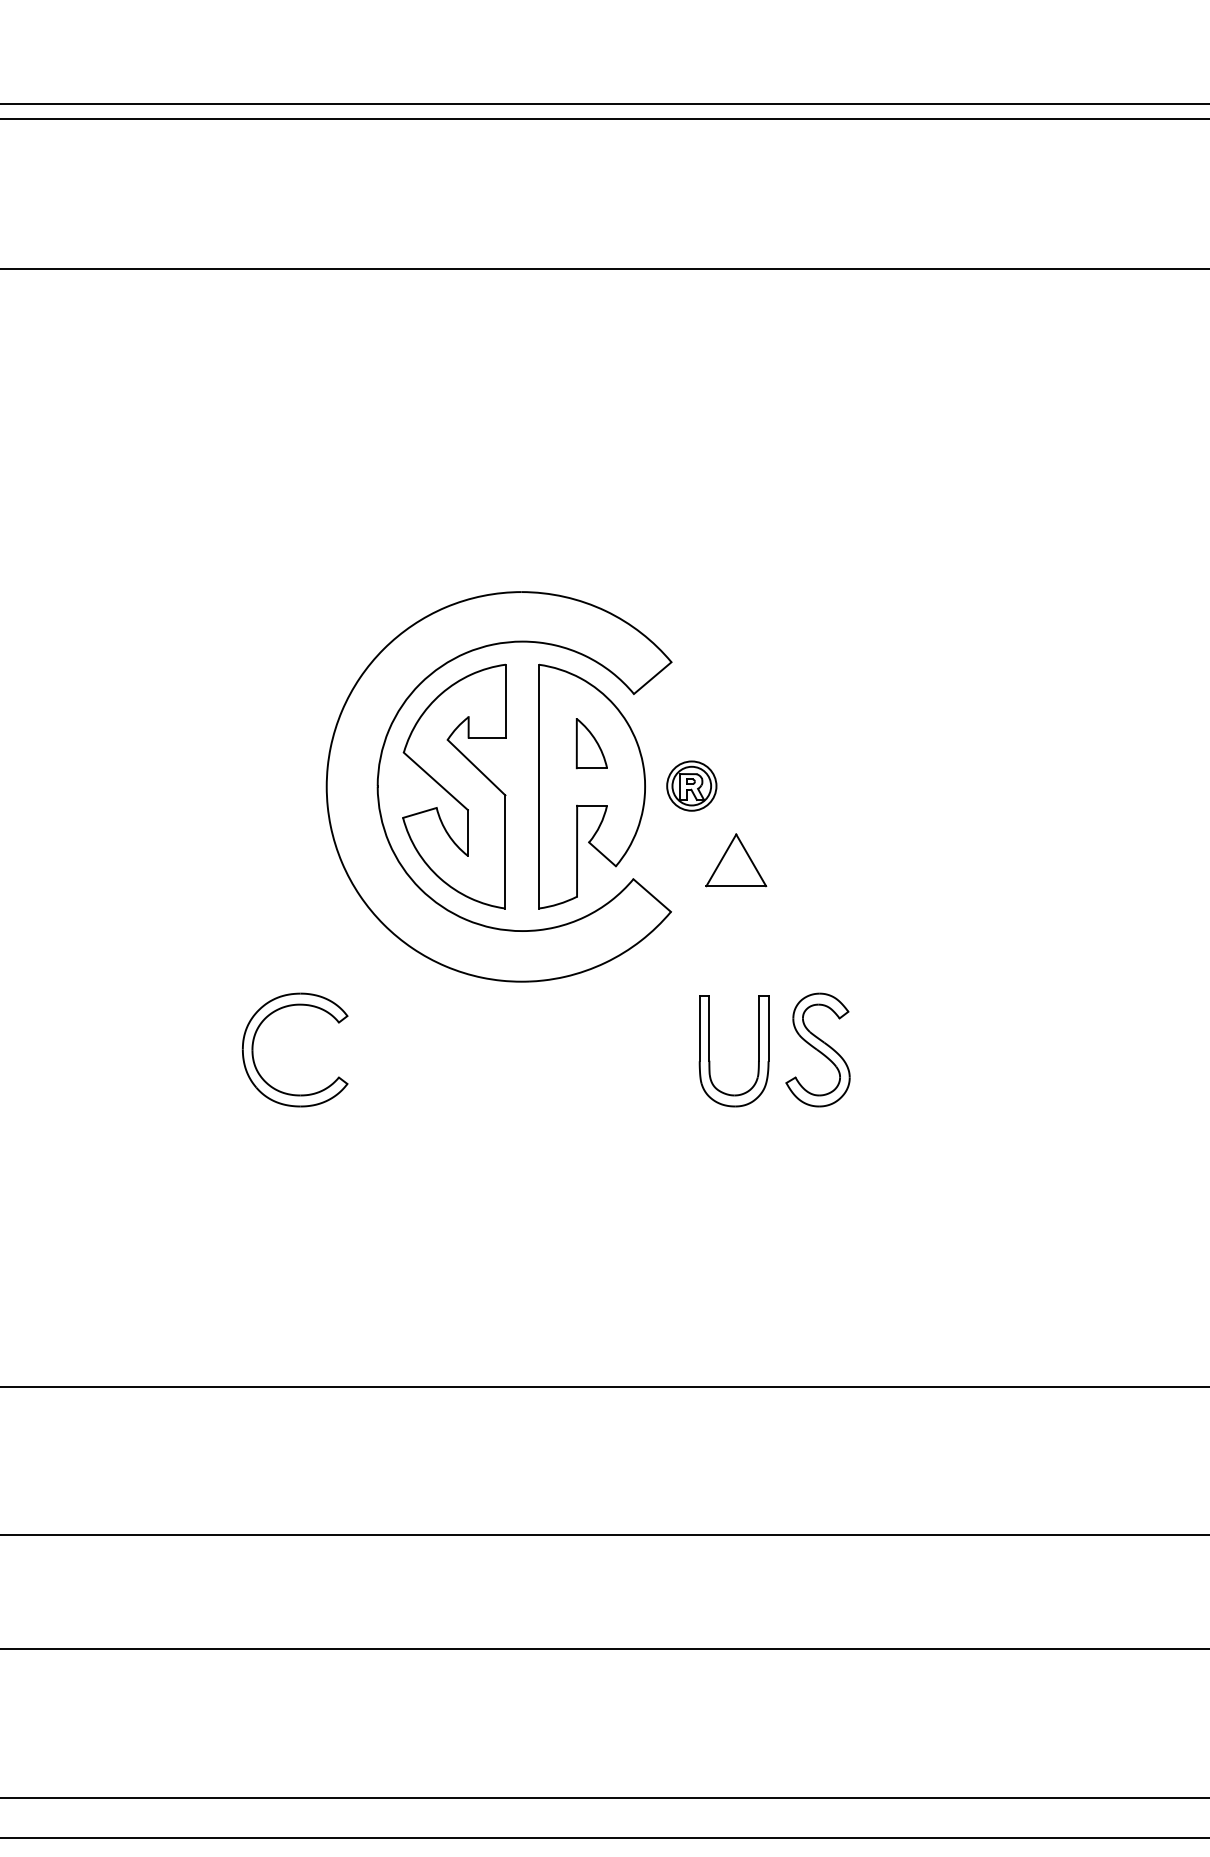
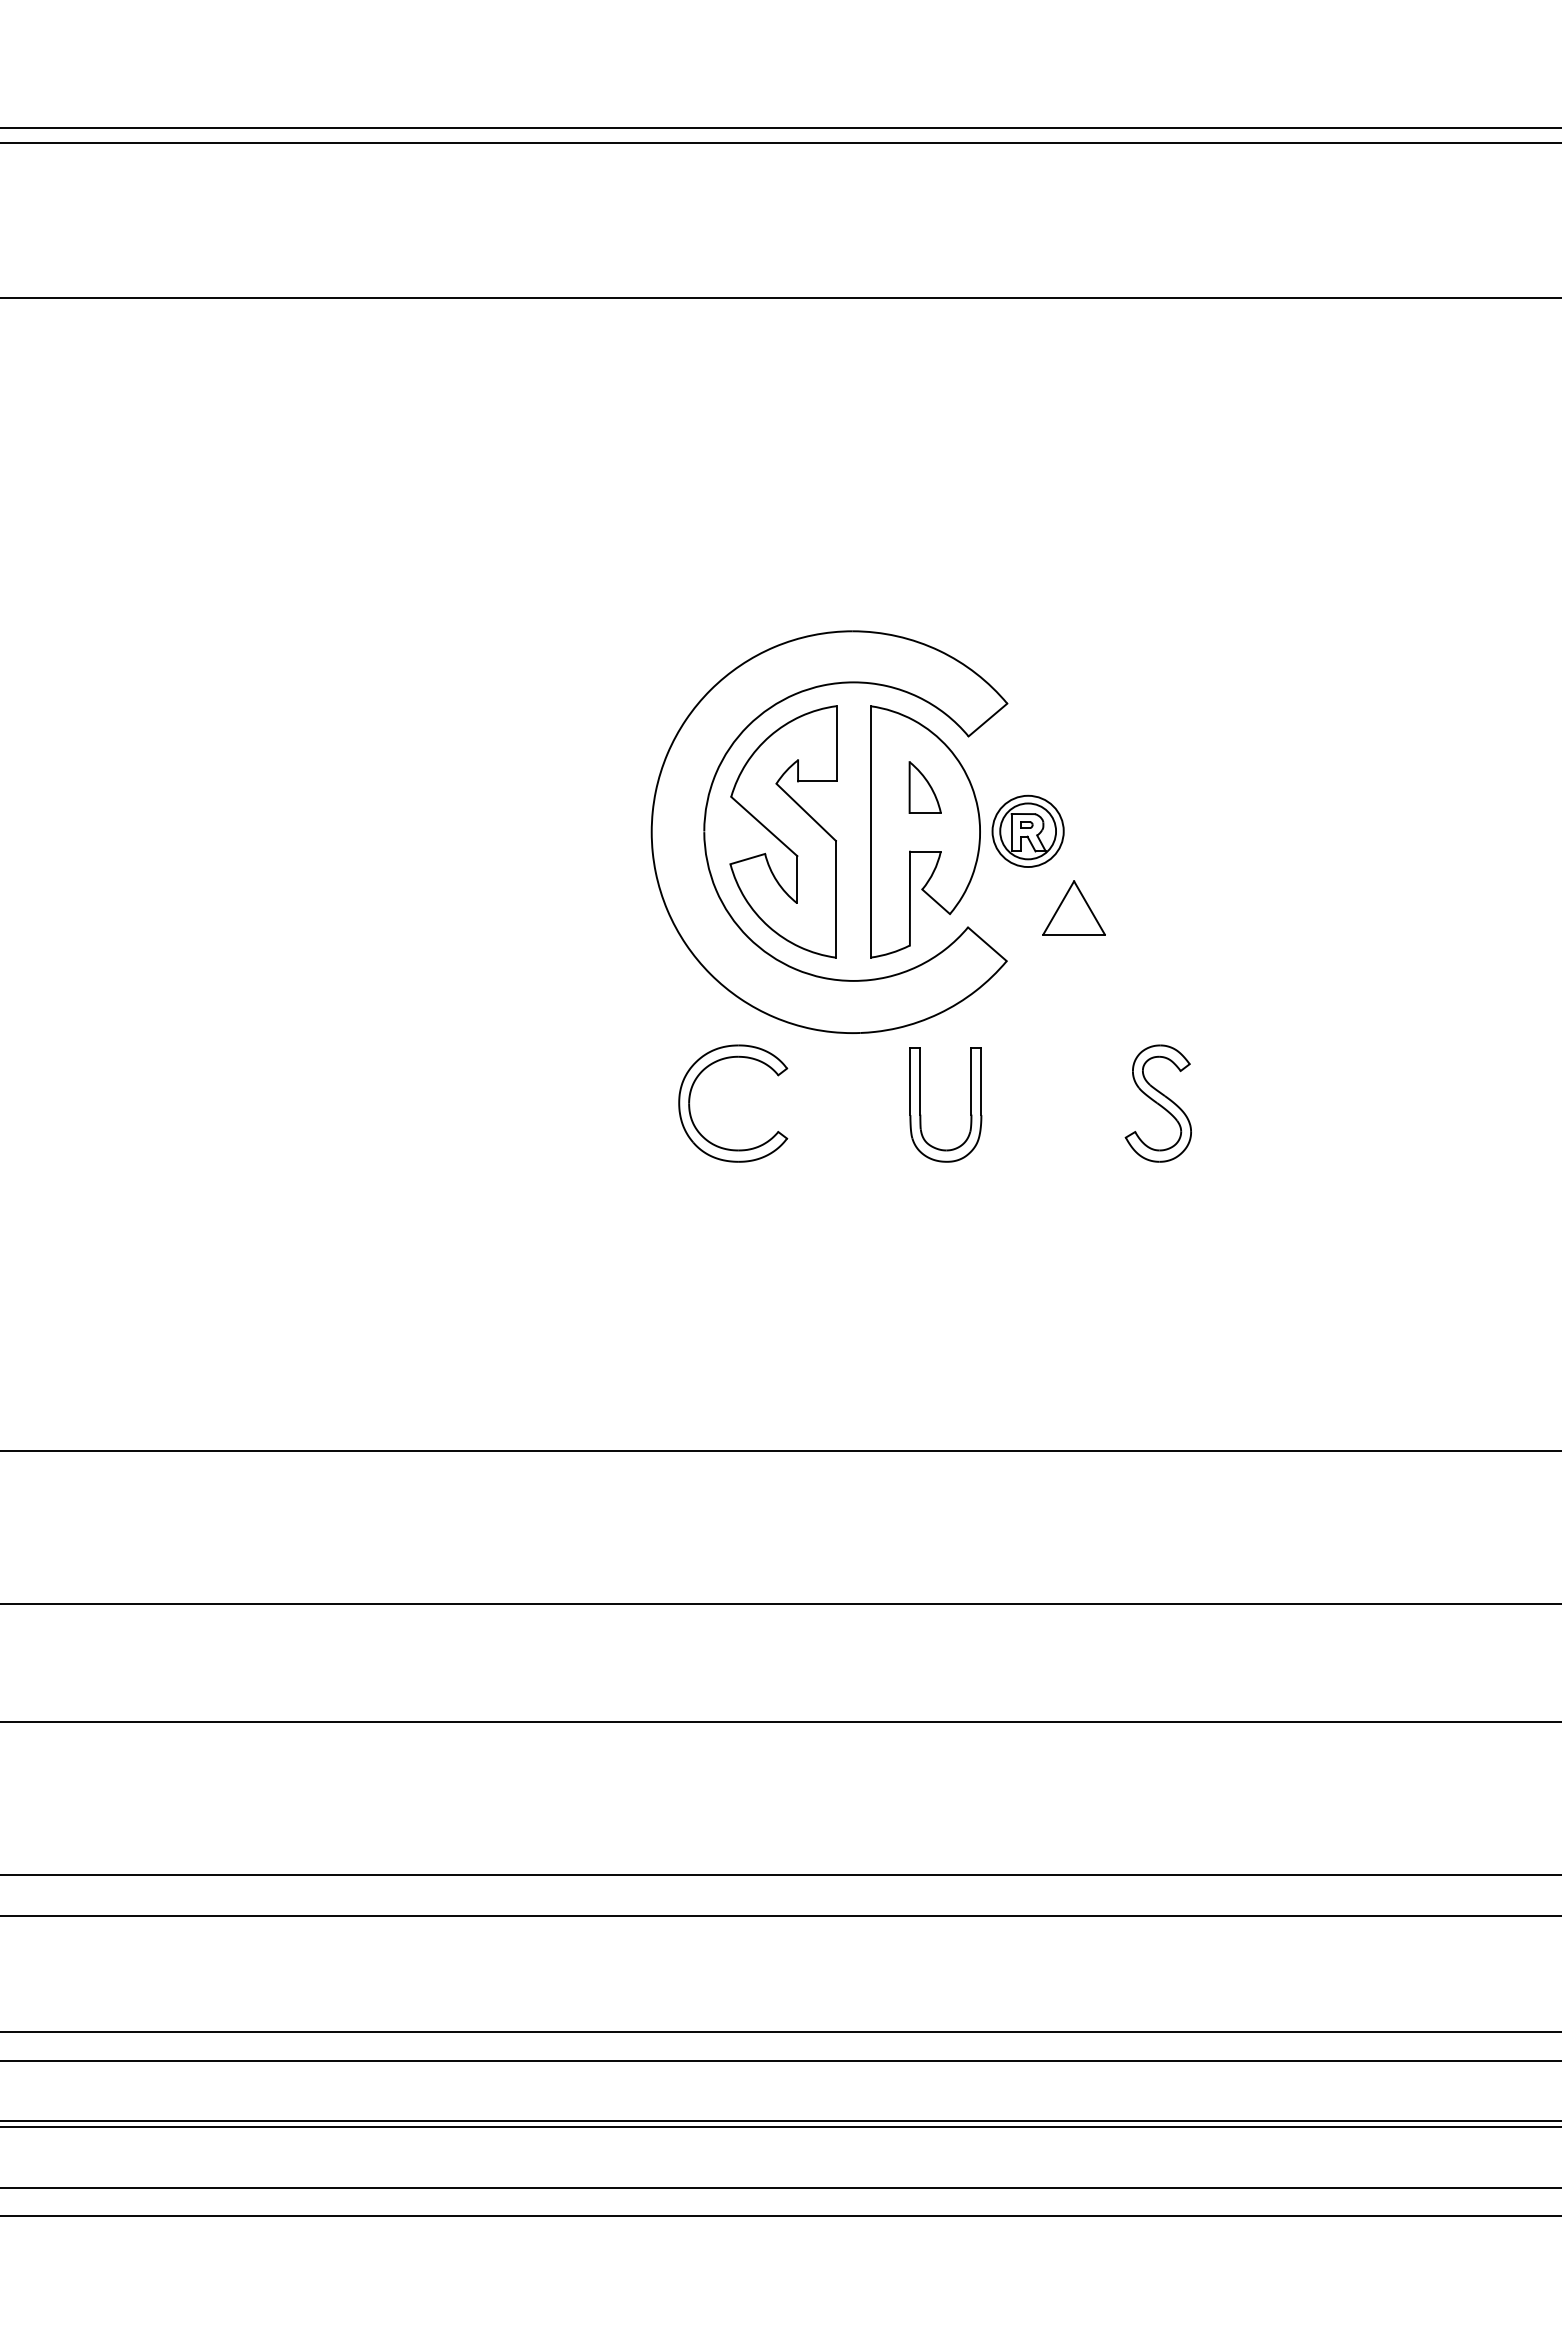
part: (692, 786) -> (1028, 831), size x1.4
part: (253, 1047) -> (690, 1101), moved
part: (709, 1050) -> (920, 1104), moved

